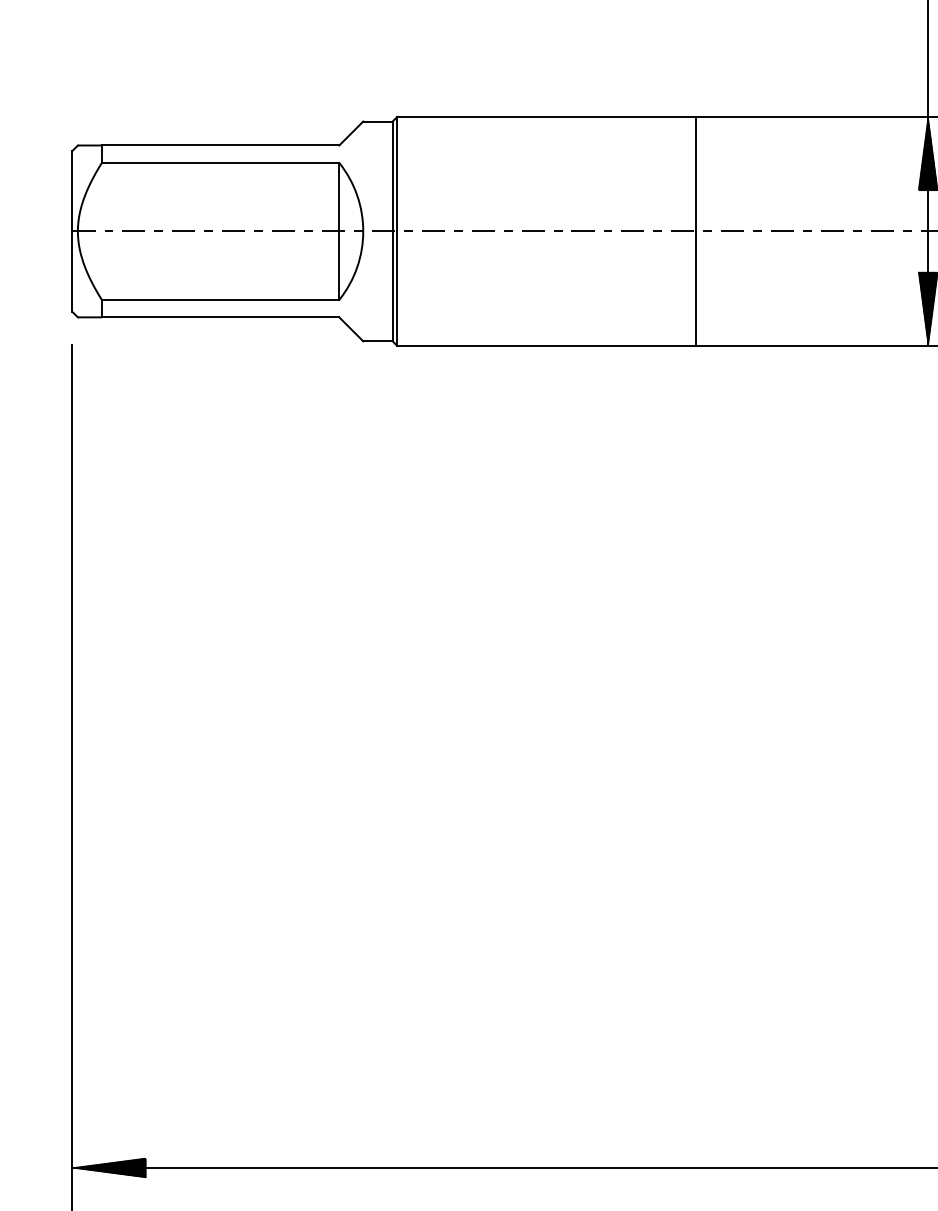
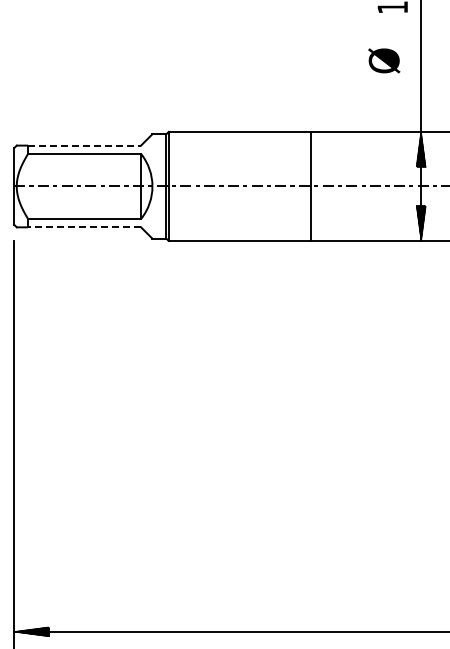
line: (222, 145) -> (85, 145), solid -> dashed
line: (220, 317) -> (84, 227), solid -> dashed

